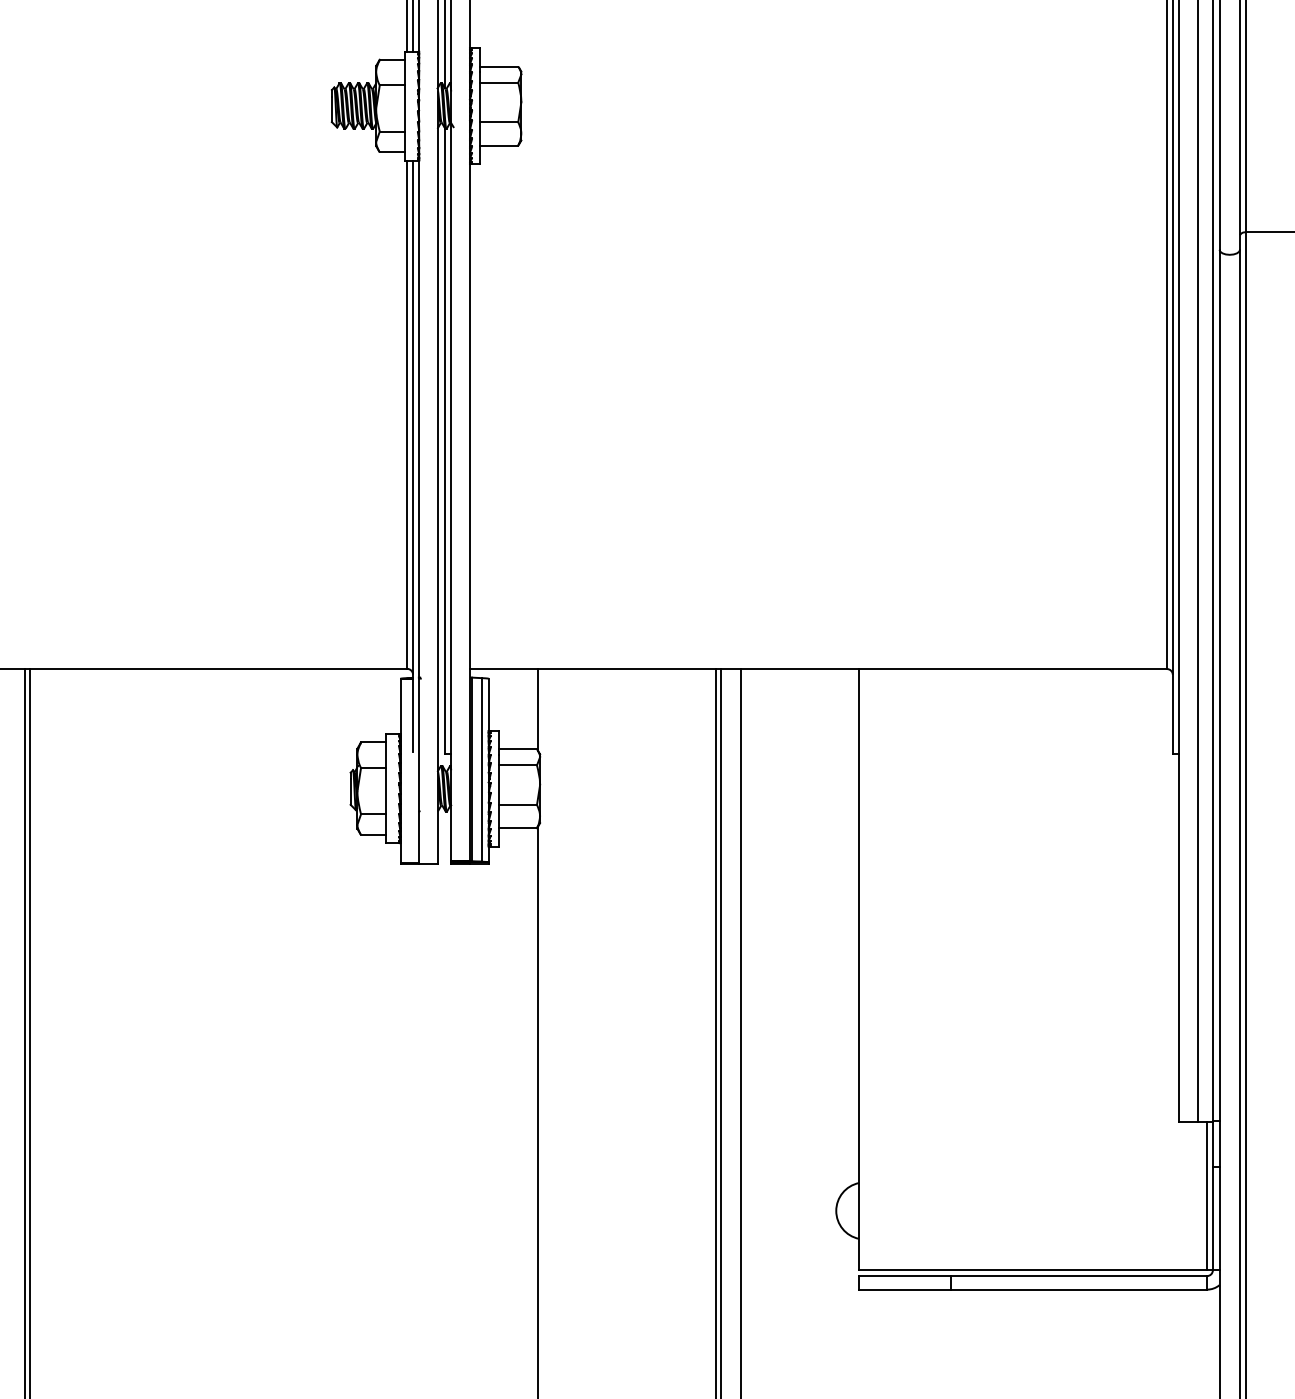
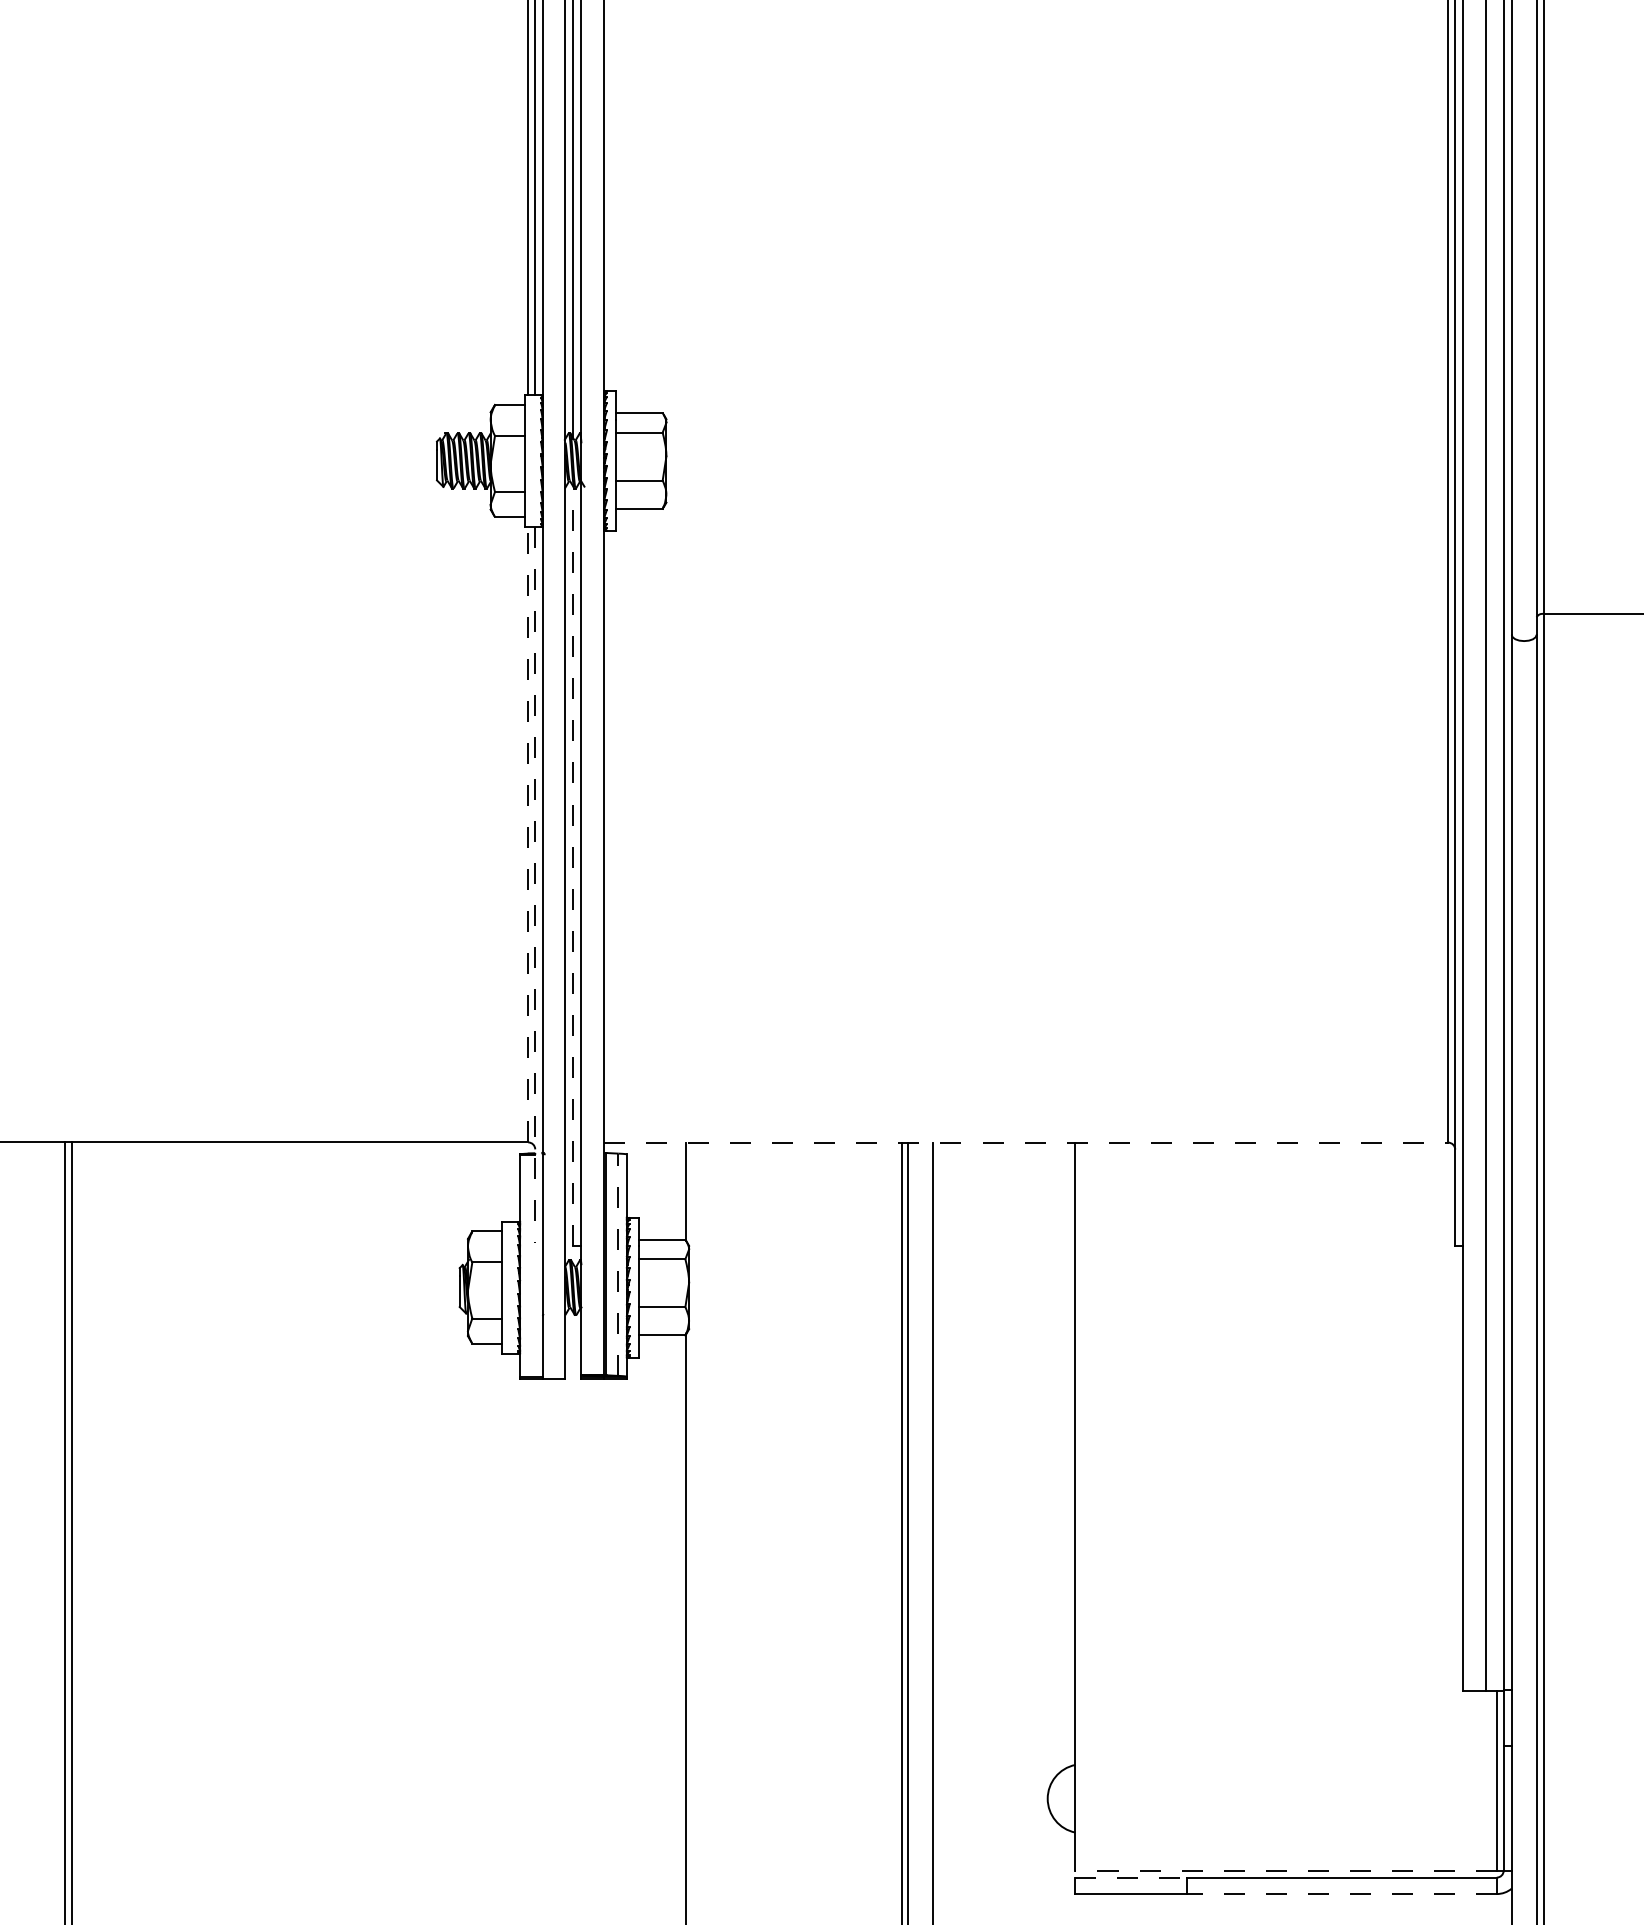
line: (407, 414) -> (528, 834), solid -> dashed
line: (444, 441) -> (573, 867), solid -> dashed
line: (413, 456) -> (535, 885), solid -> dashed
line: (818, 668) -> (1026, 1142), solid -> dashed
line: (481, 769) -> (618, 1264), solid -> dashed
line: (1033, 1270) -> (1286, 1870), solid -> dashed
line: (904, 1275) -> (1130, 1877), solid -> dashed
line: (1078, 1290) -> (1341, 1894), solid -> dashed

